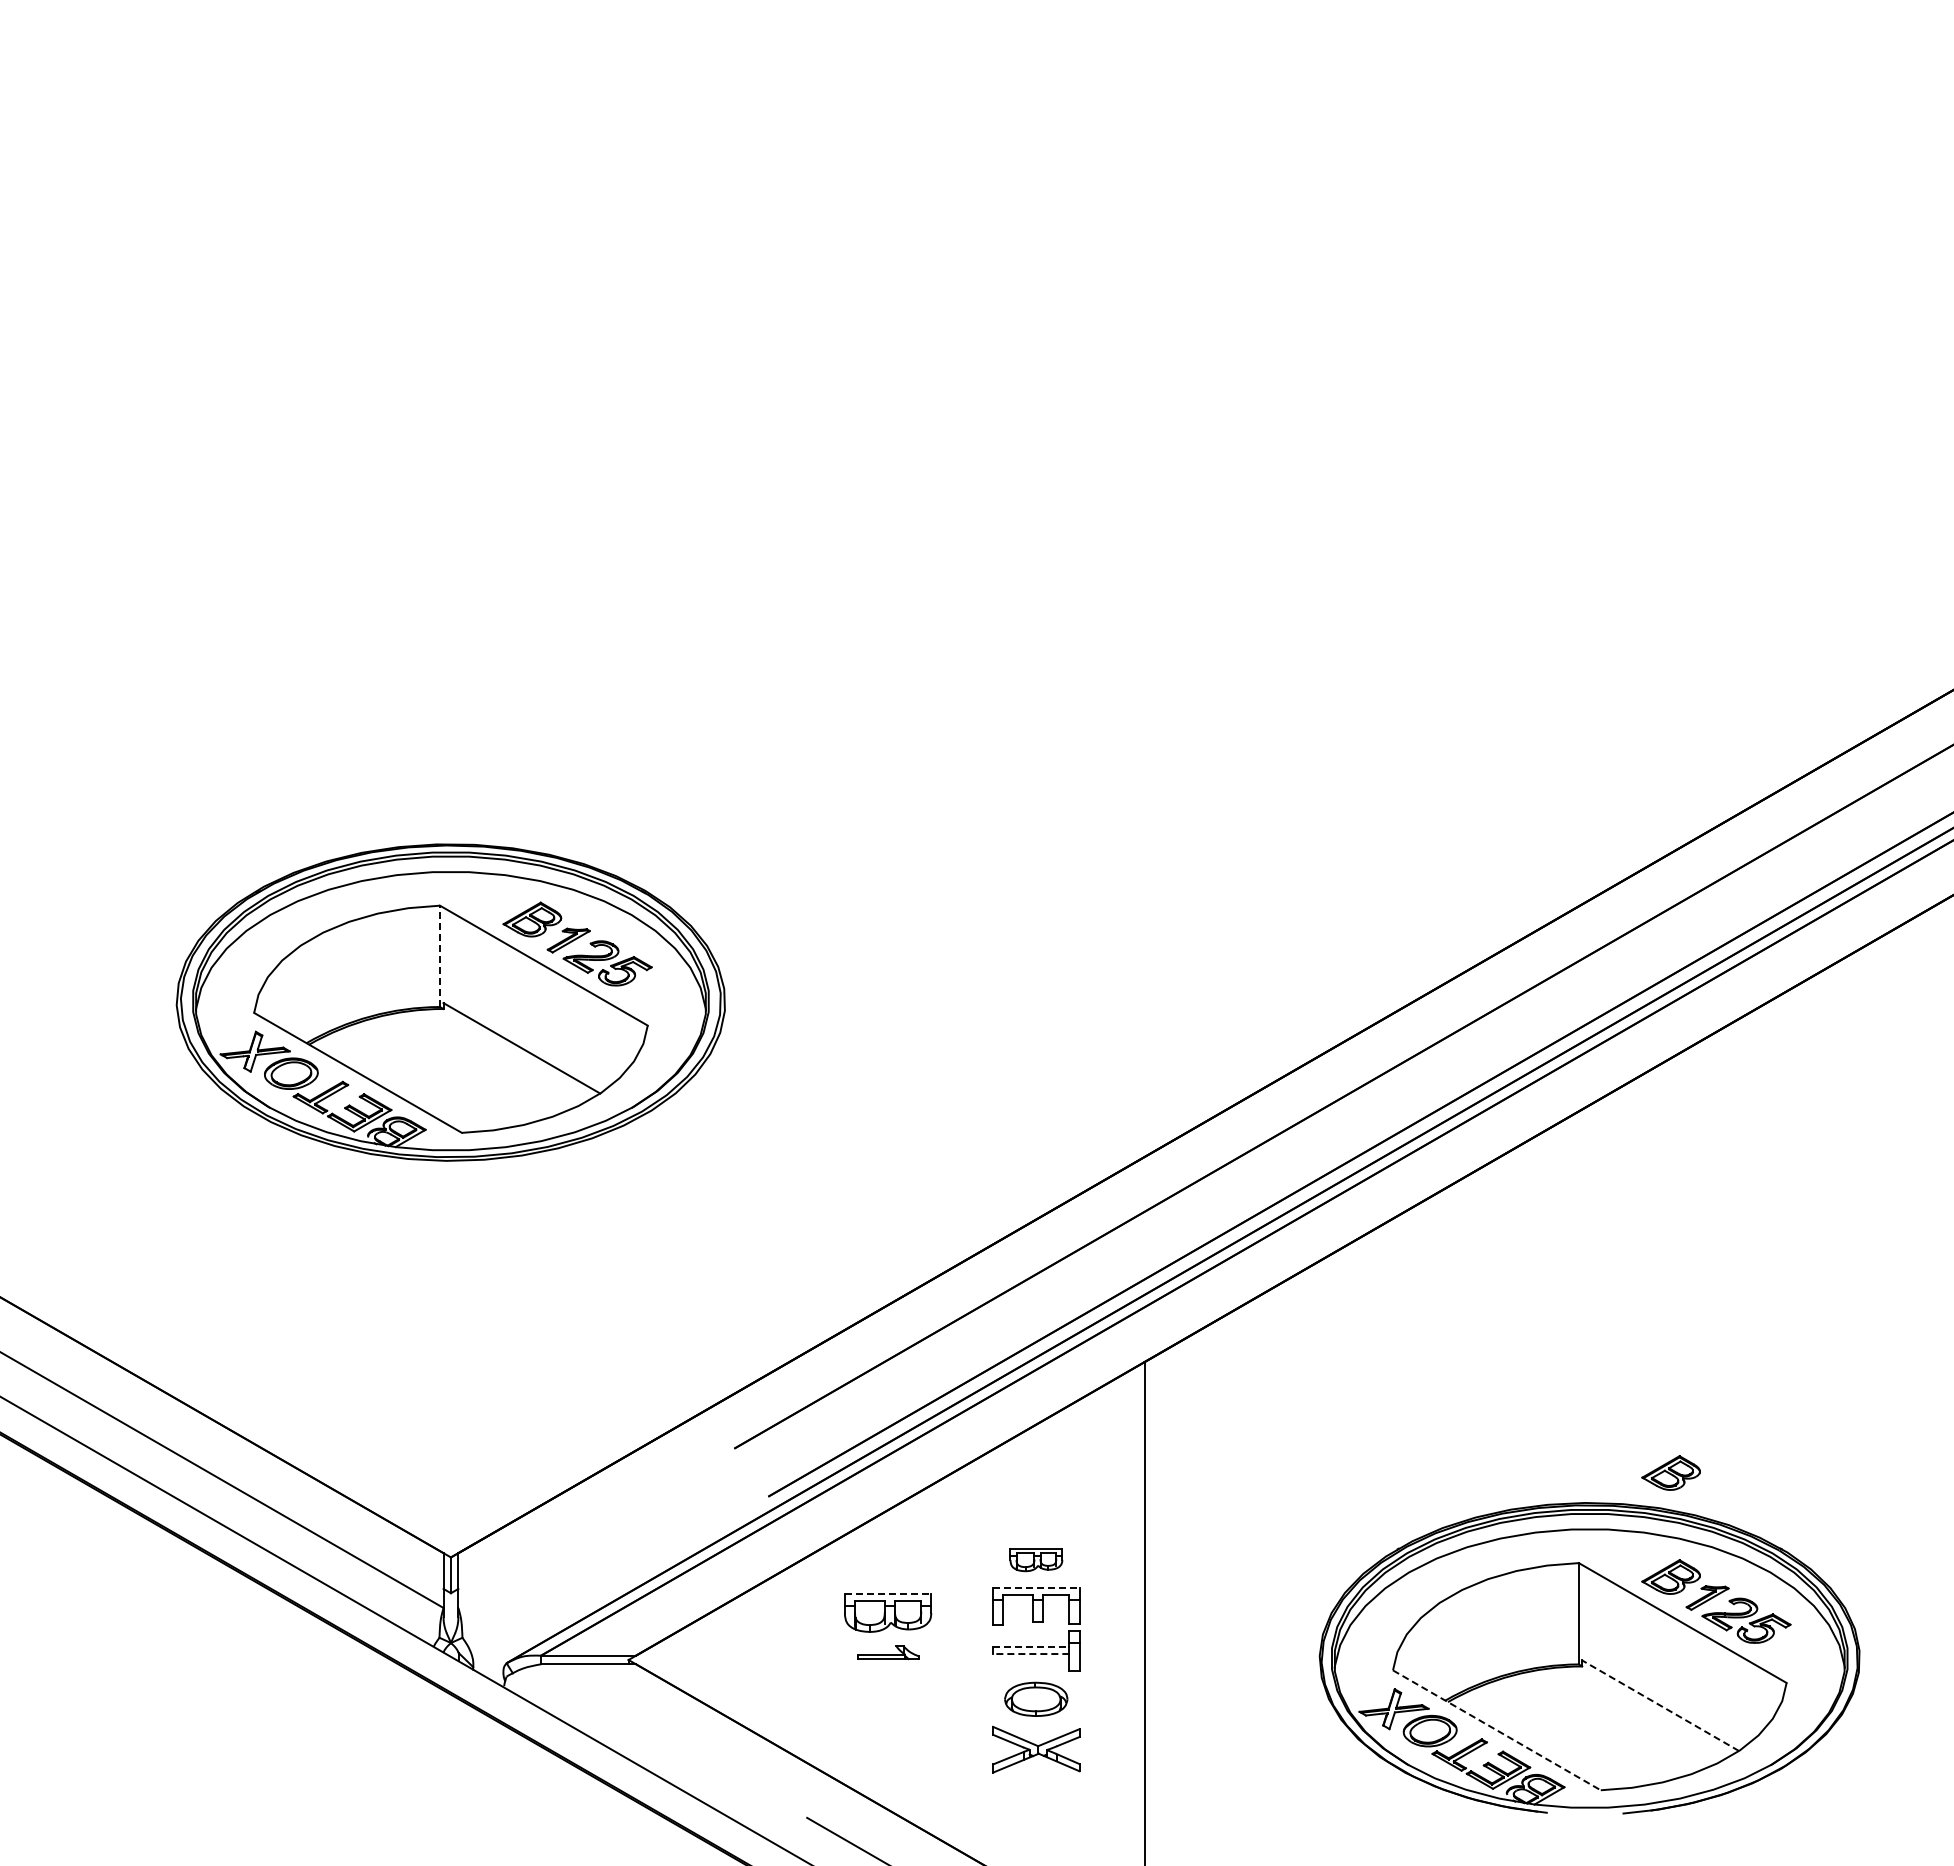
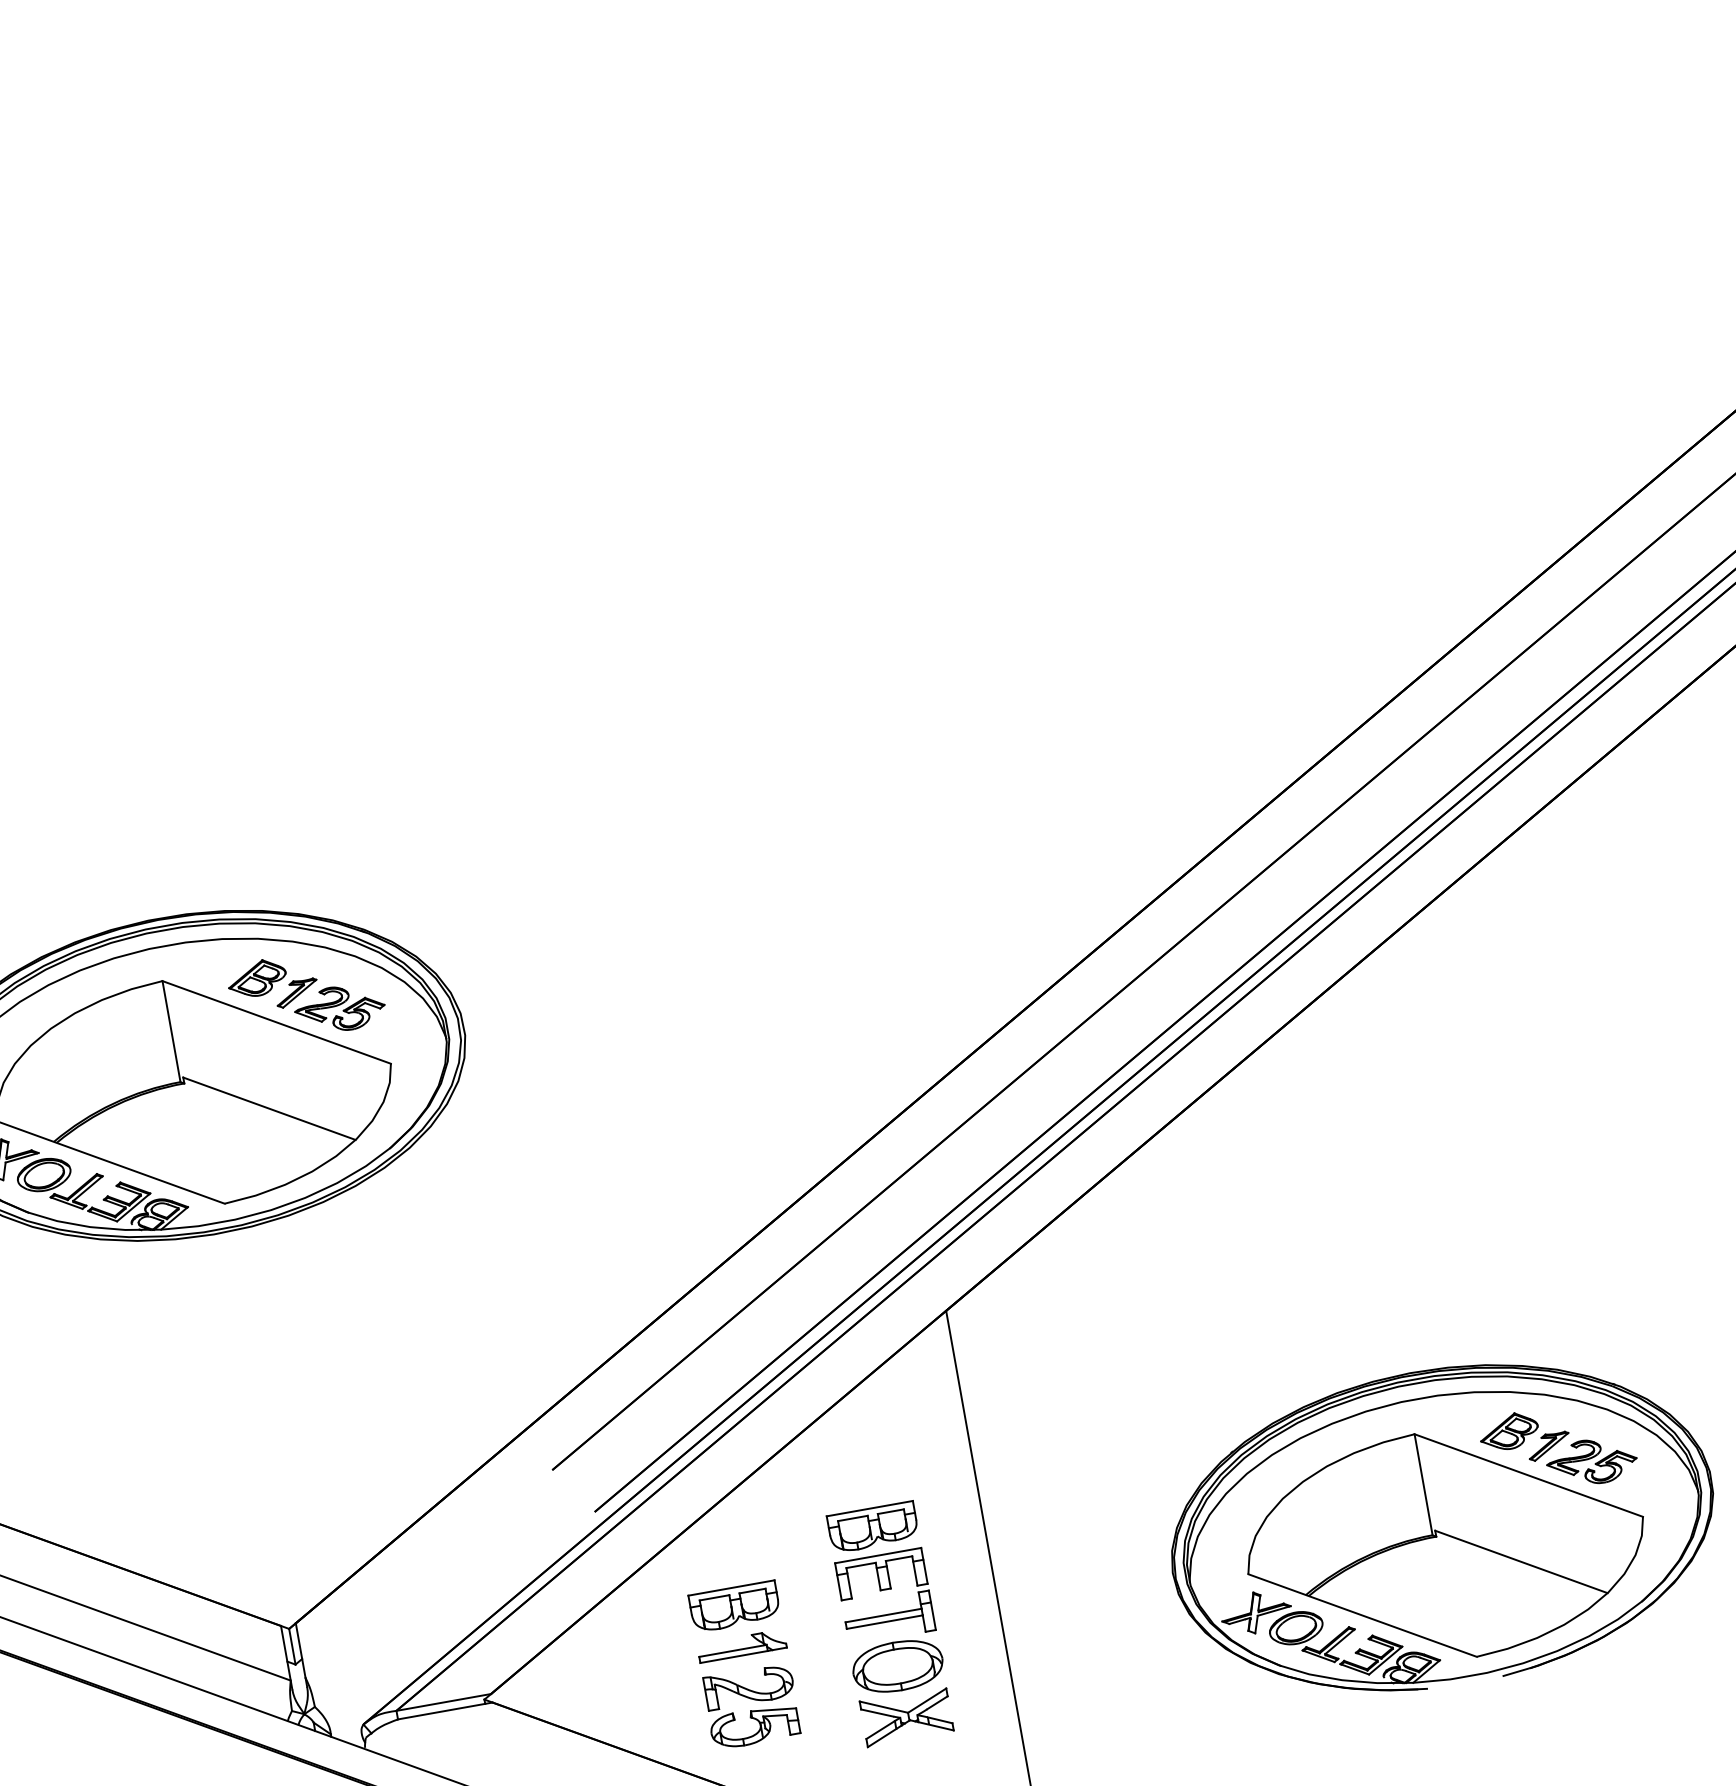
line: (440, 956) -> (172, 1031), dashed -> solid
part: (1670, 1472) -> (1489, 1327), removed
part: (1036, 1559) -> (873, 1526), size x1.67
line: (1036, 1588) -> (878, 1555), dashed -> solid
line: (888, 1594) -> (731, 1588), dashed -> solid
line: (1031, 1647) -> (883, 1615), dashed -> solid
part: (888, 1652) -> (742, 1645), size x1.43
line: (1030, 1654) -> (884, 1622), dashed -> solid
part: (1035, 1699) -> (897, 1666), size x1.43
line: (1660, 1705) -> (1521, 1561), dashed -> solid
part: (887, 1713) -> (752, 1706), added
line: (1496, 1730) -> (1362, 1615), dashed -> solid

